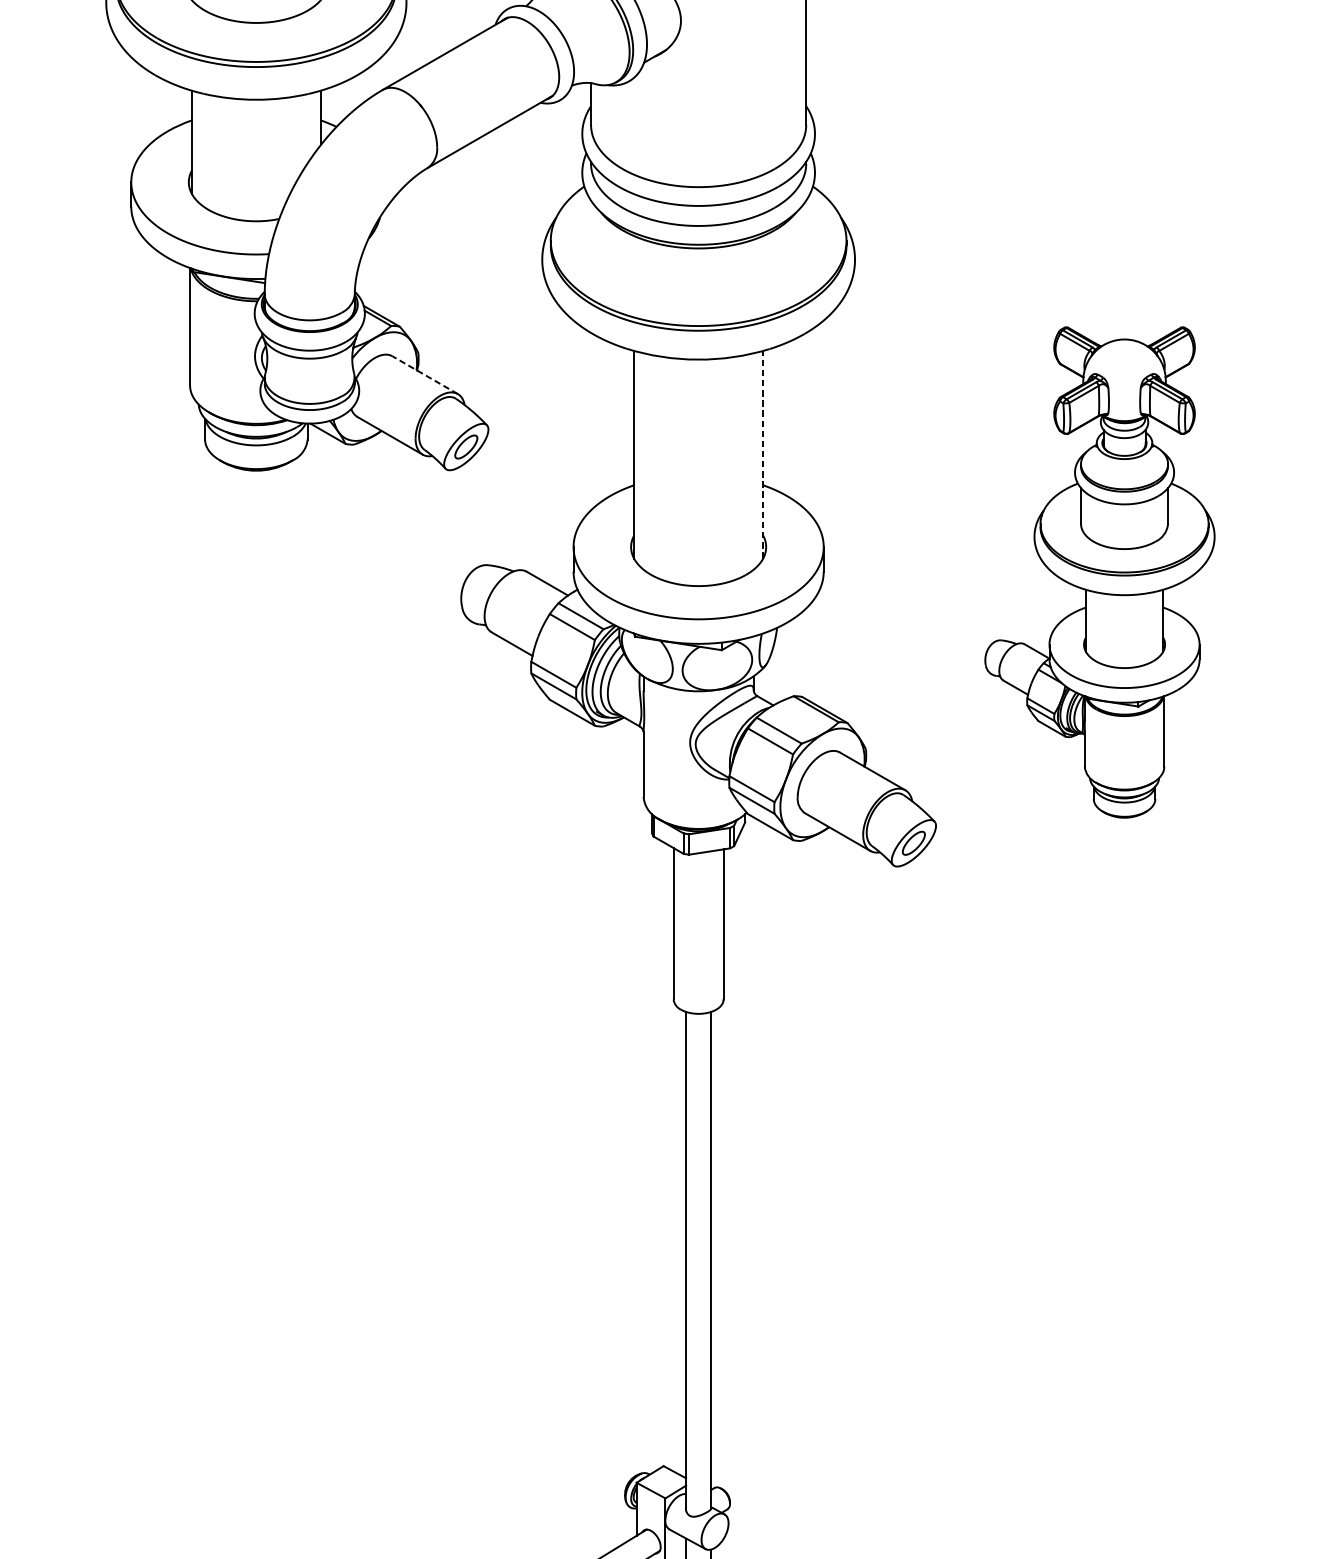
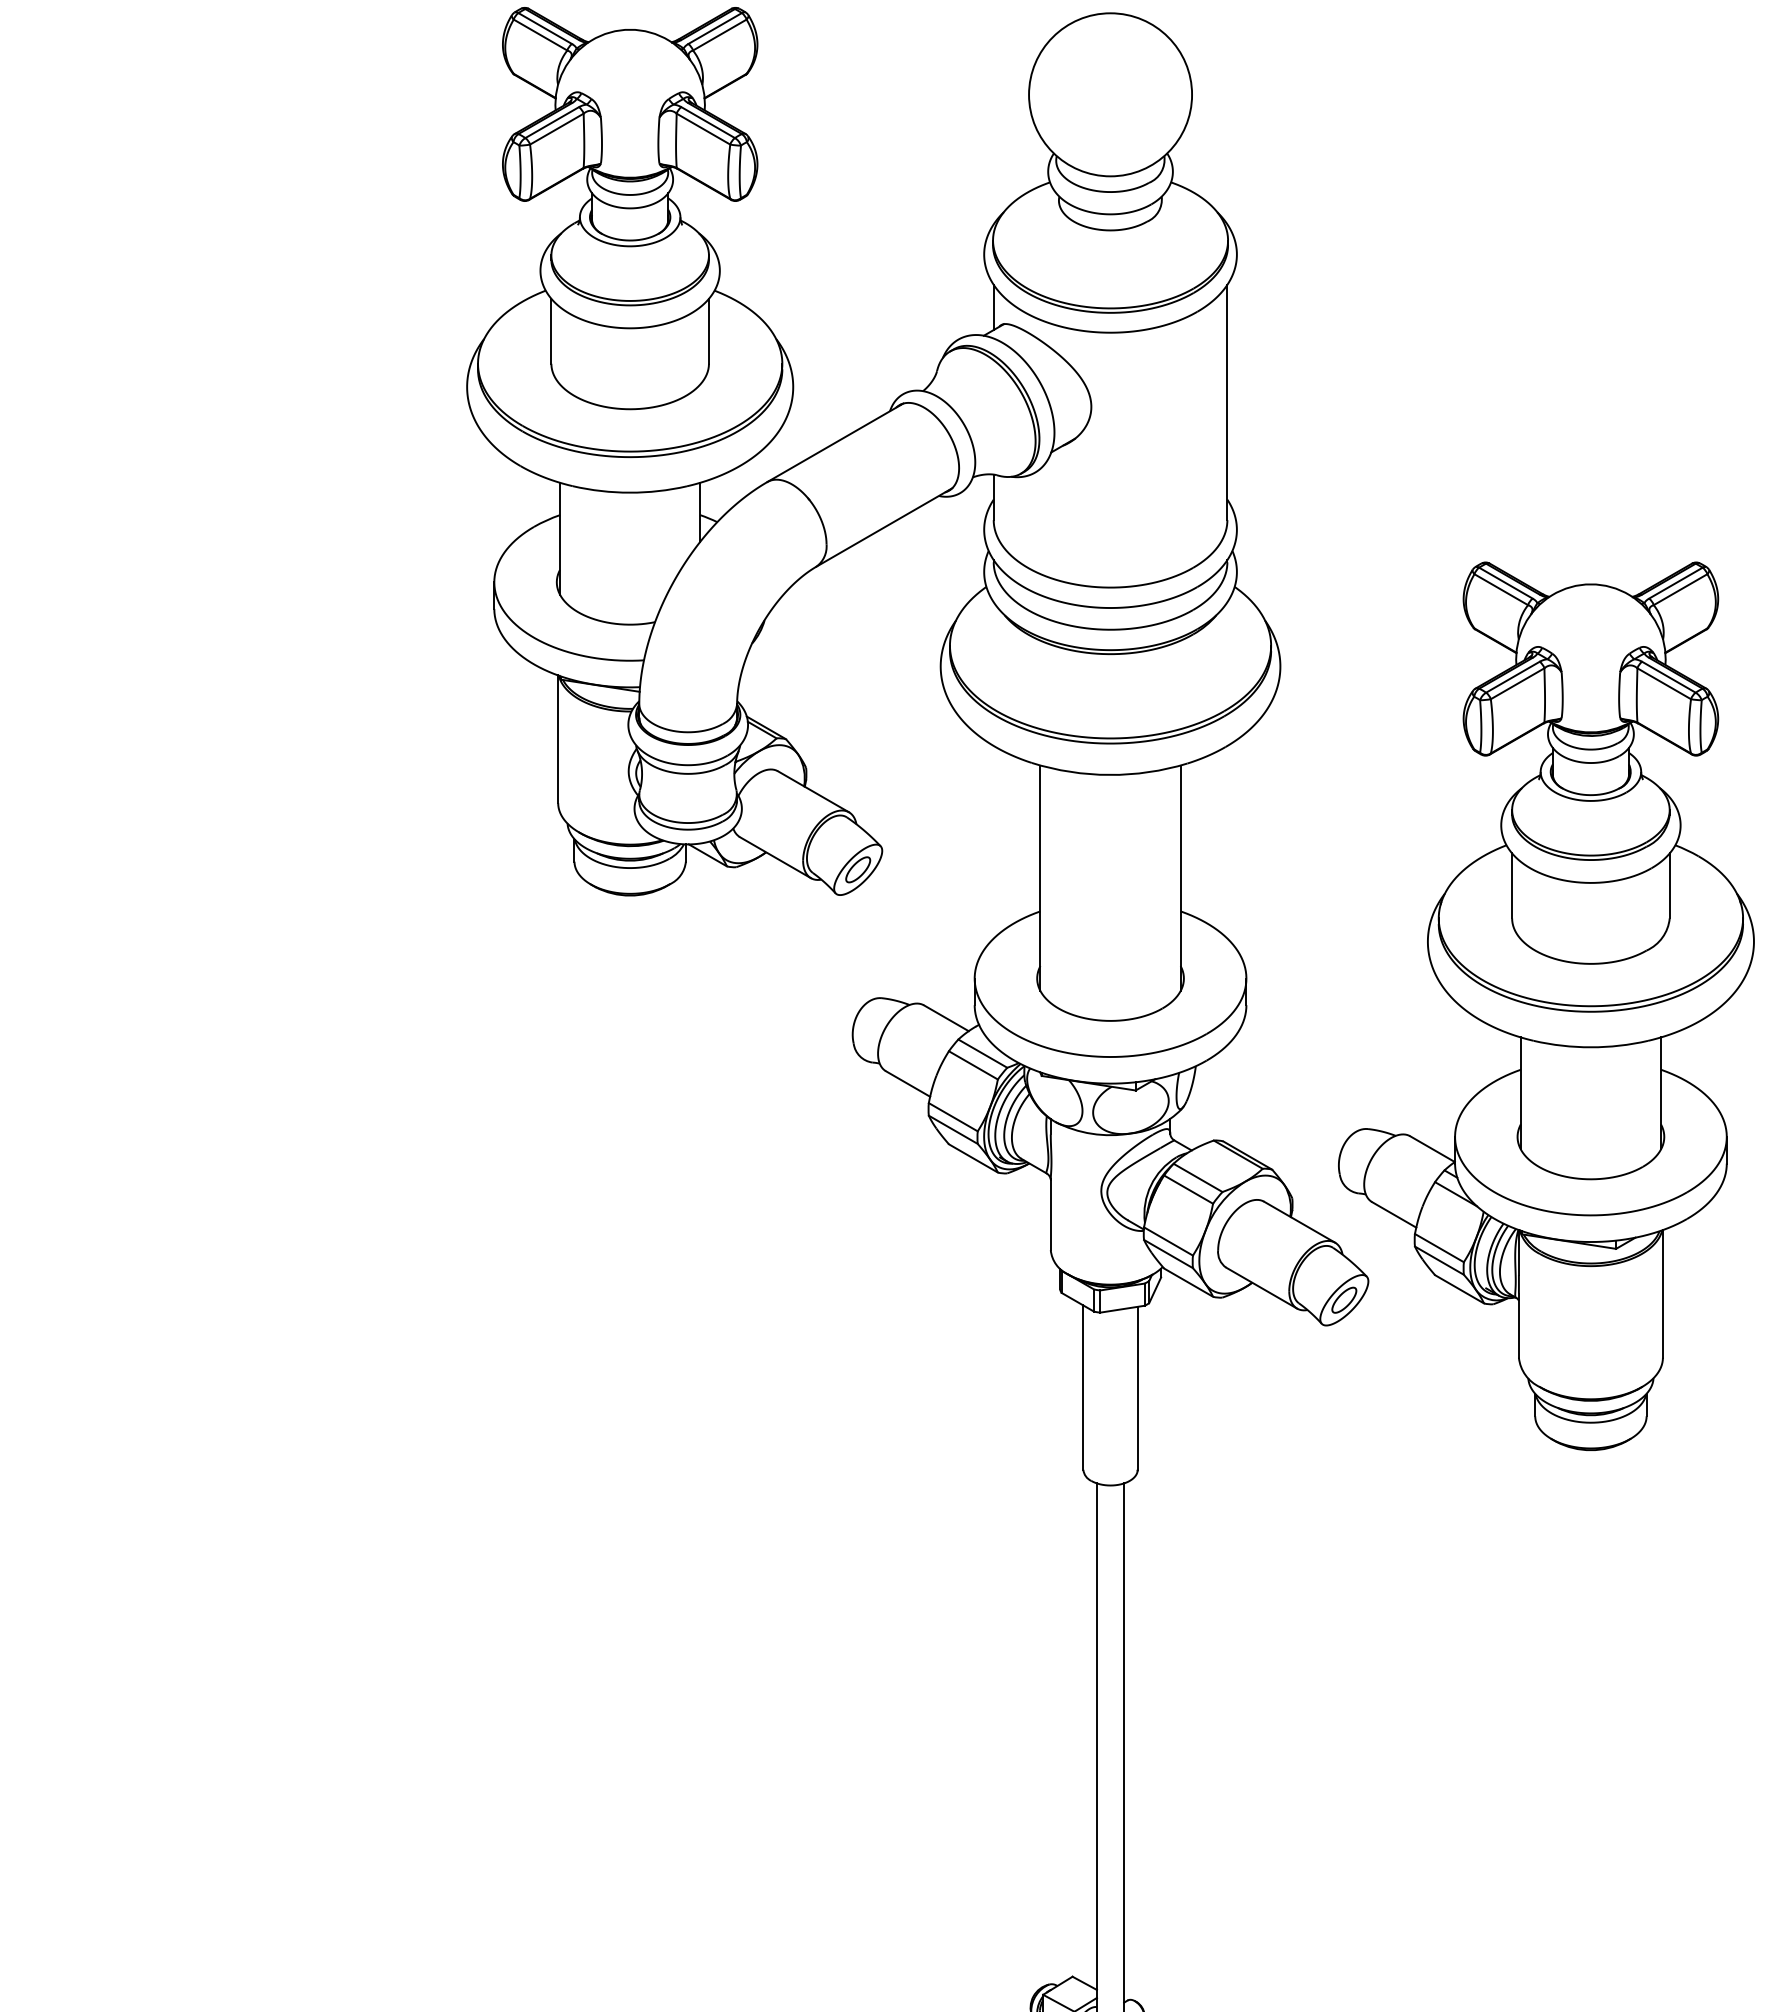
line: (425, 374) -> (813, 791), dashed -> solid
line: (763, 454) -> (1180, 878), dashed -> solid
part: (1100, 571) -> (1546, 1005), size x1.67

